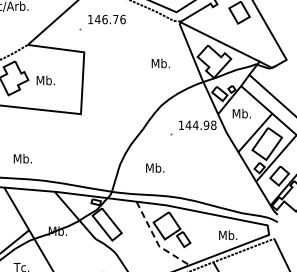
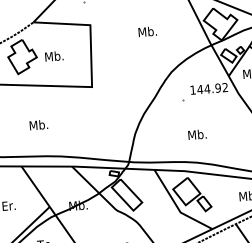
text: (160, 63) -> (147, 31), moved
text: (213, 124) -> (224, 86), 144.98 -> 144.92
text: (22, 158) -> (38, 124), moved
text: (155, 167) -> (197, 134), moved
line: (156, 240) -> (177, 206), dashed -> solid

